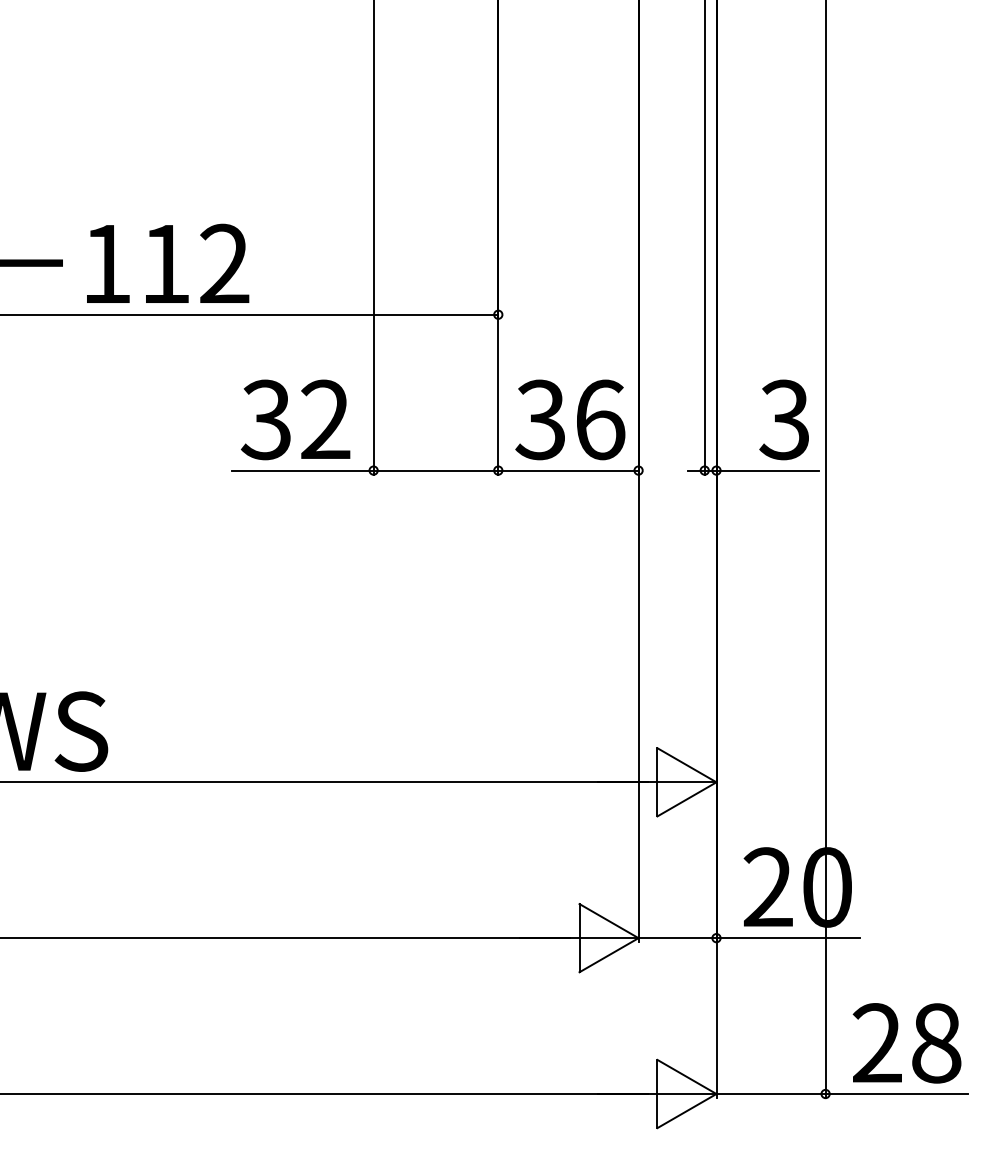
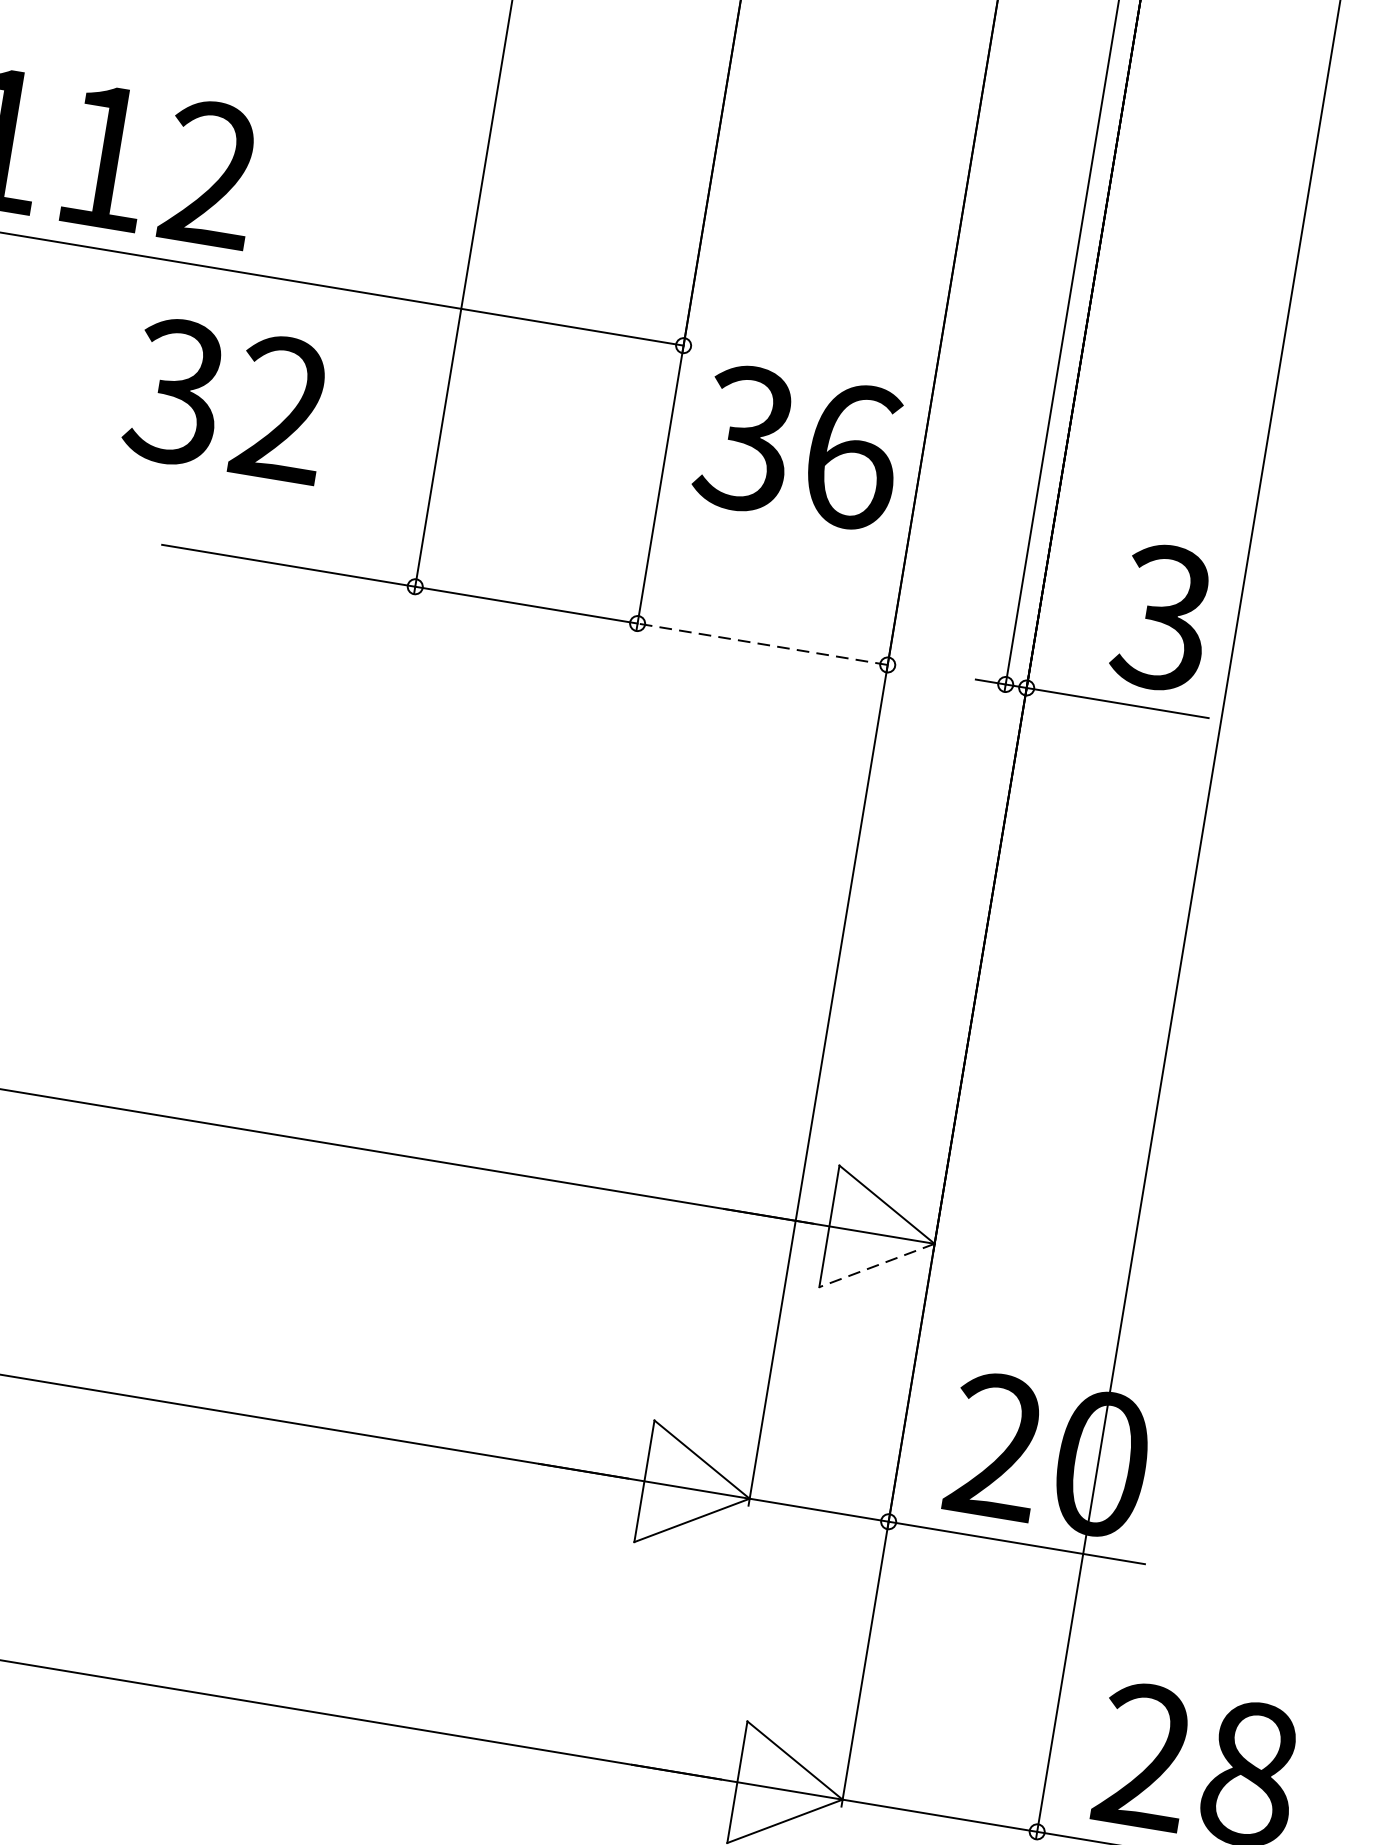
text: (295, 419) -> (227, 399), moved
text: (570, 419) -> (799, 446), moved
line: (567, 470) -> (761, 643), solid -> dashed
line: (686, 799) -> (876, 1265), solid -> dashed

